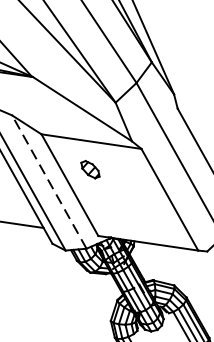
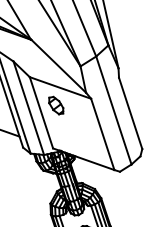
part: (90, 169) -> (56, 105), size x1.43
line: (48, 180) -> (28, 107), dashed -> solid

